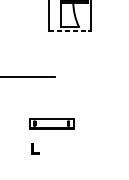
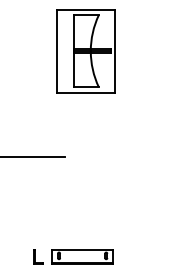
line: (70, 30) -> (86, 92), dashed -> solid
part: (51, 124) -> (82, 256), moved

